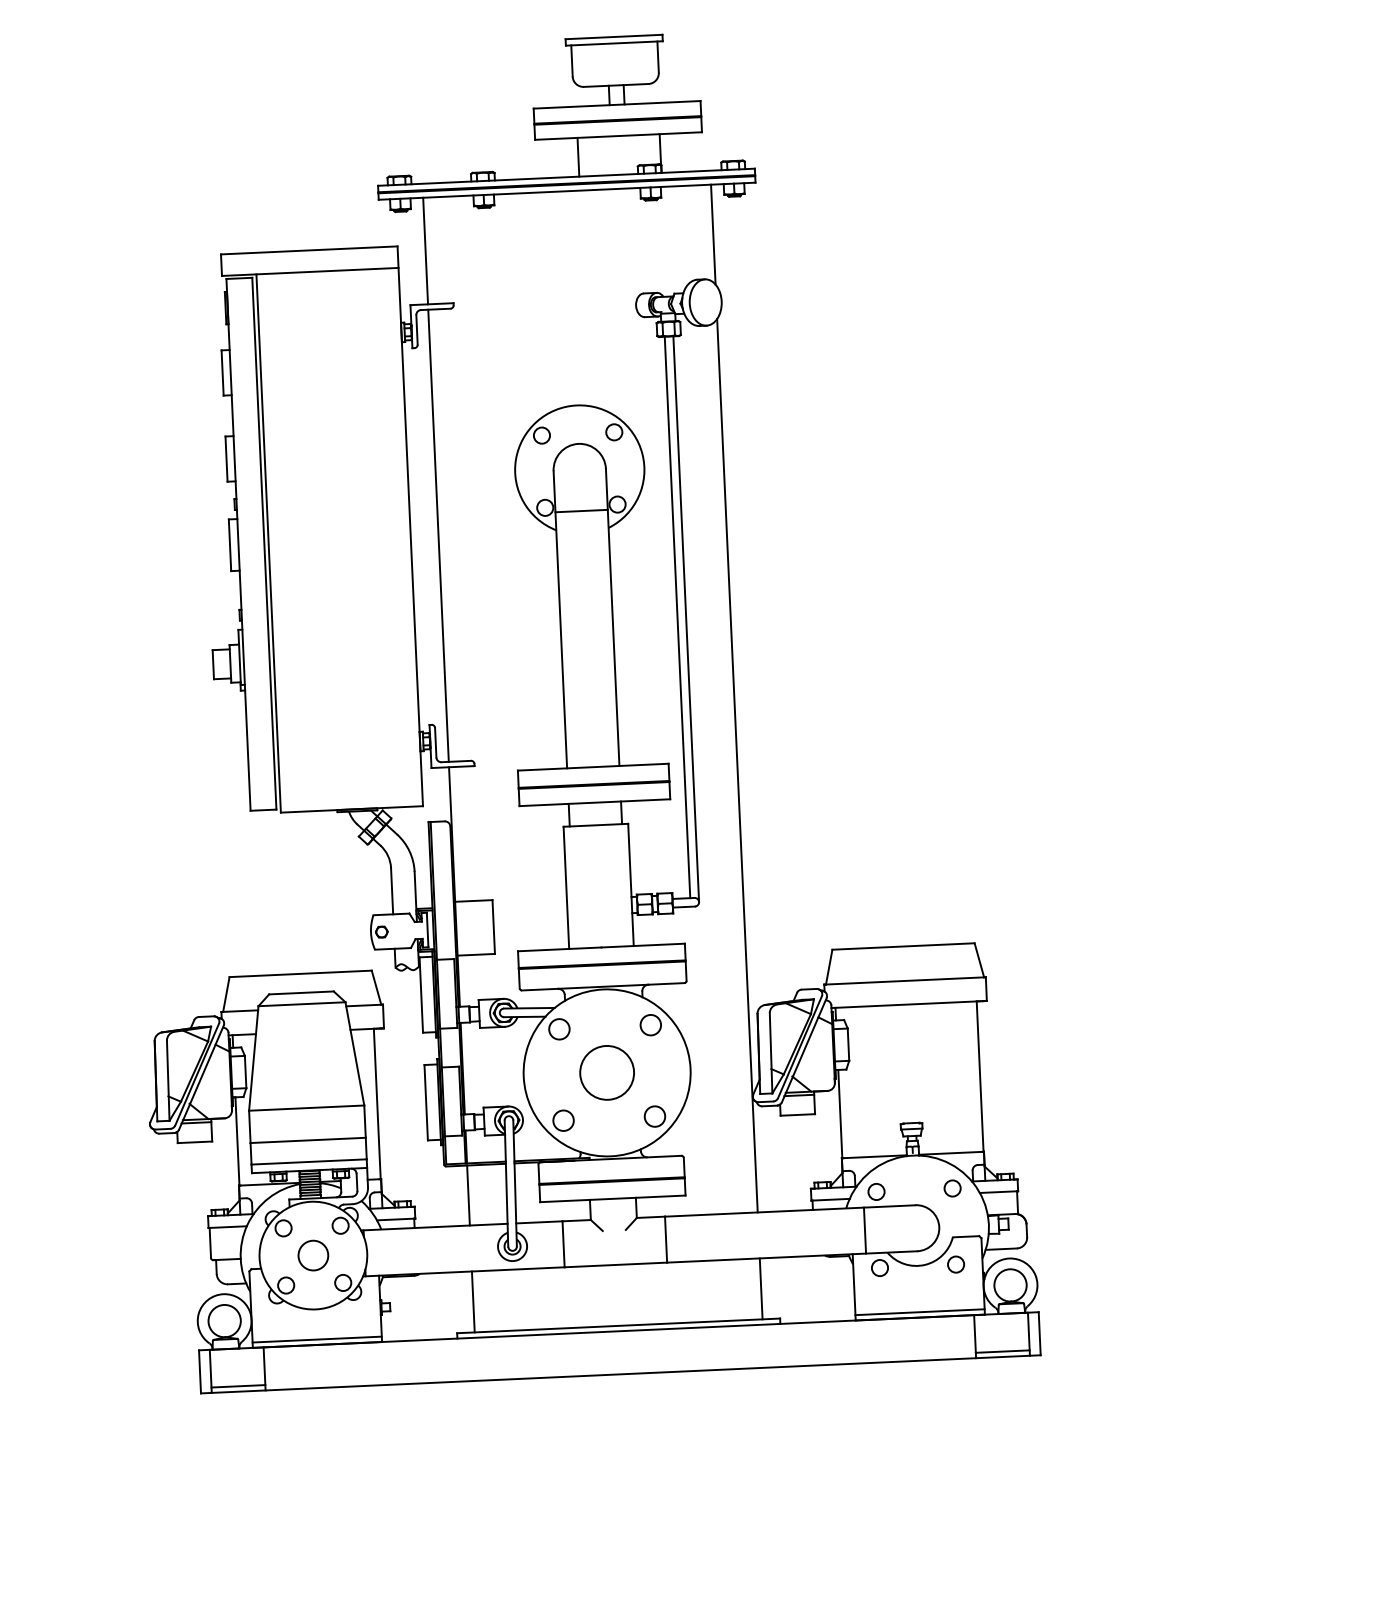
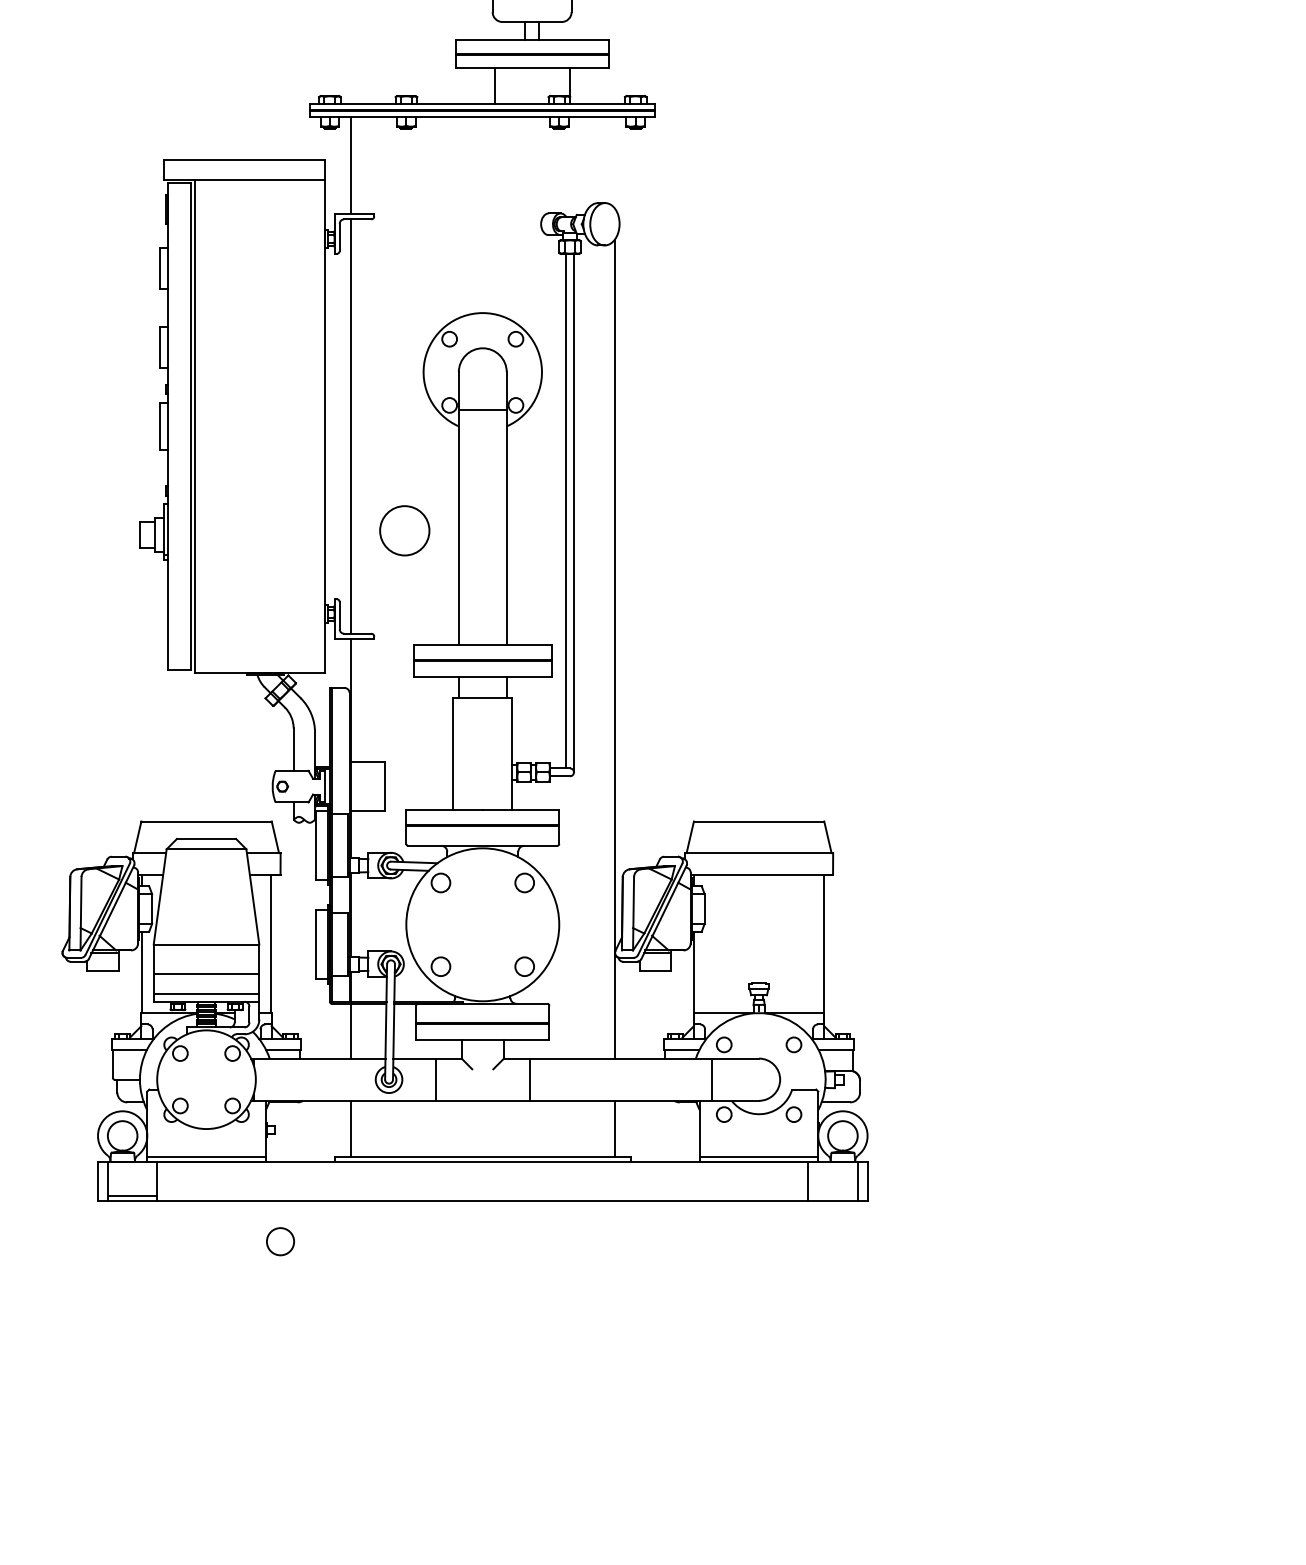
line: (713, 234) -> (614, 162), removed
circle: (606, 1072) -> (404, 530), moved
circle: (313, 1255) -> (280, 1241), moved
line: (1002, 1352) -> (832, 1196), removed

